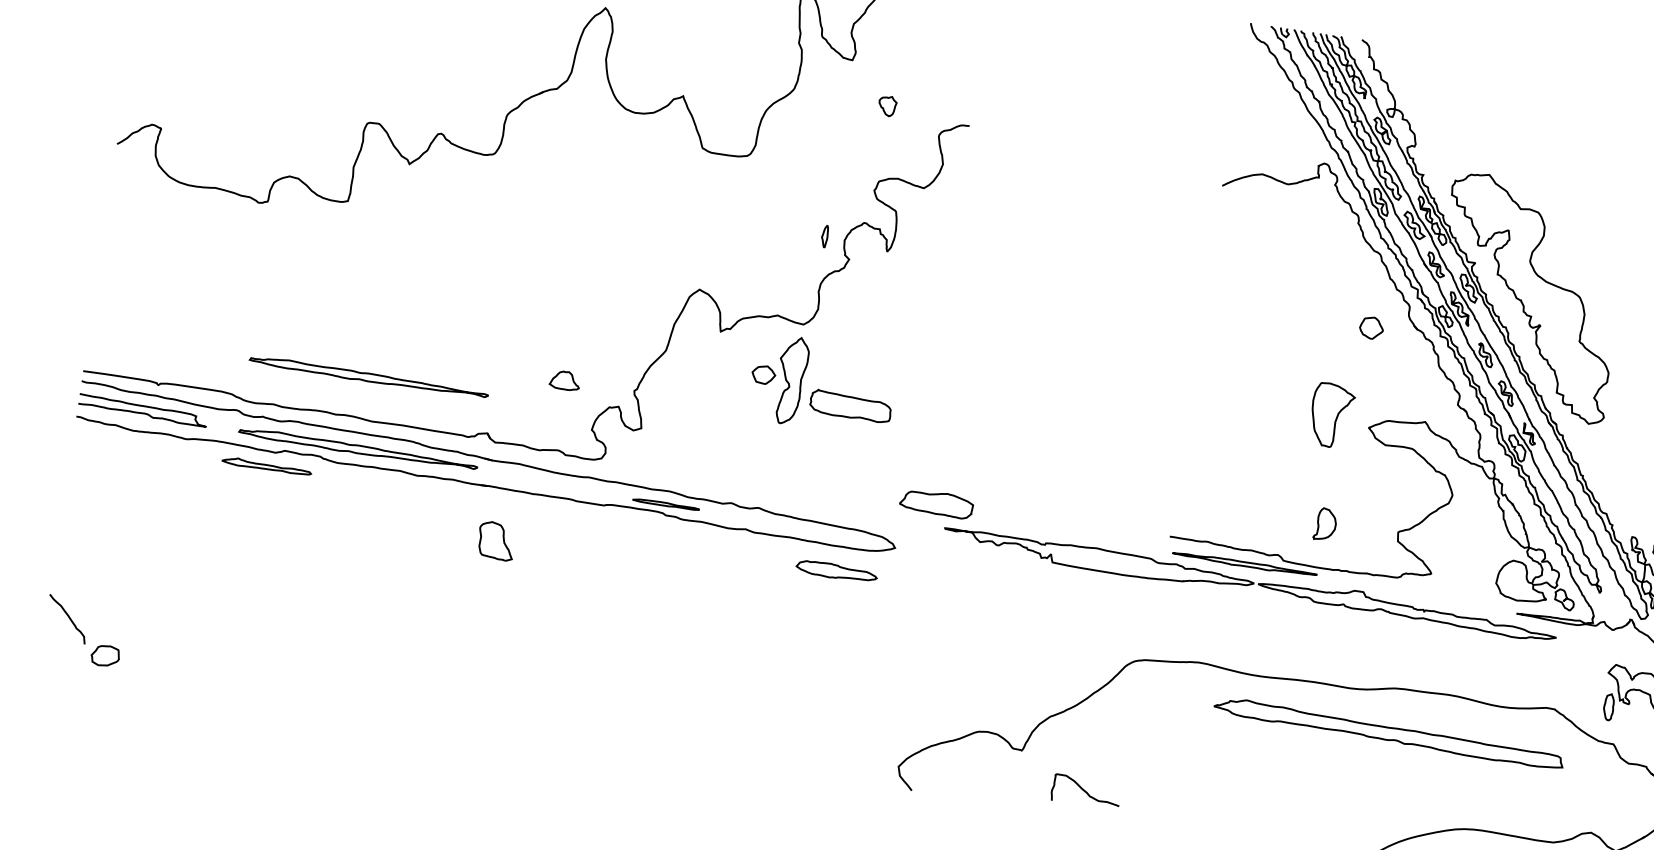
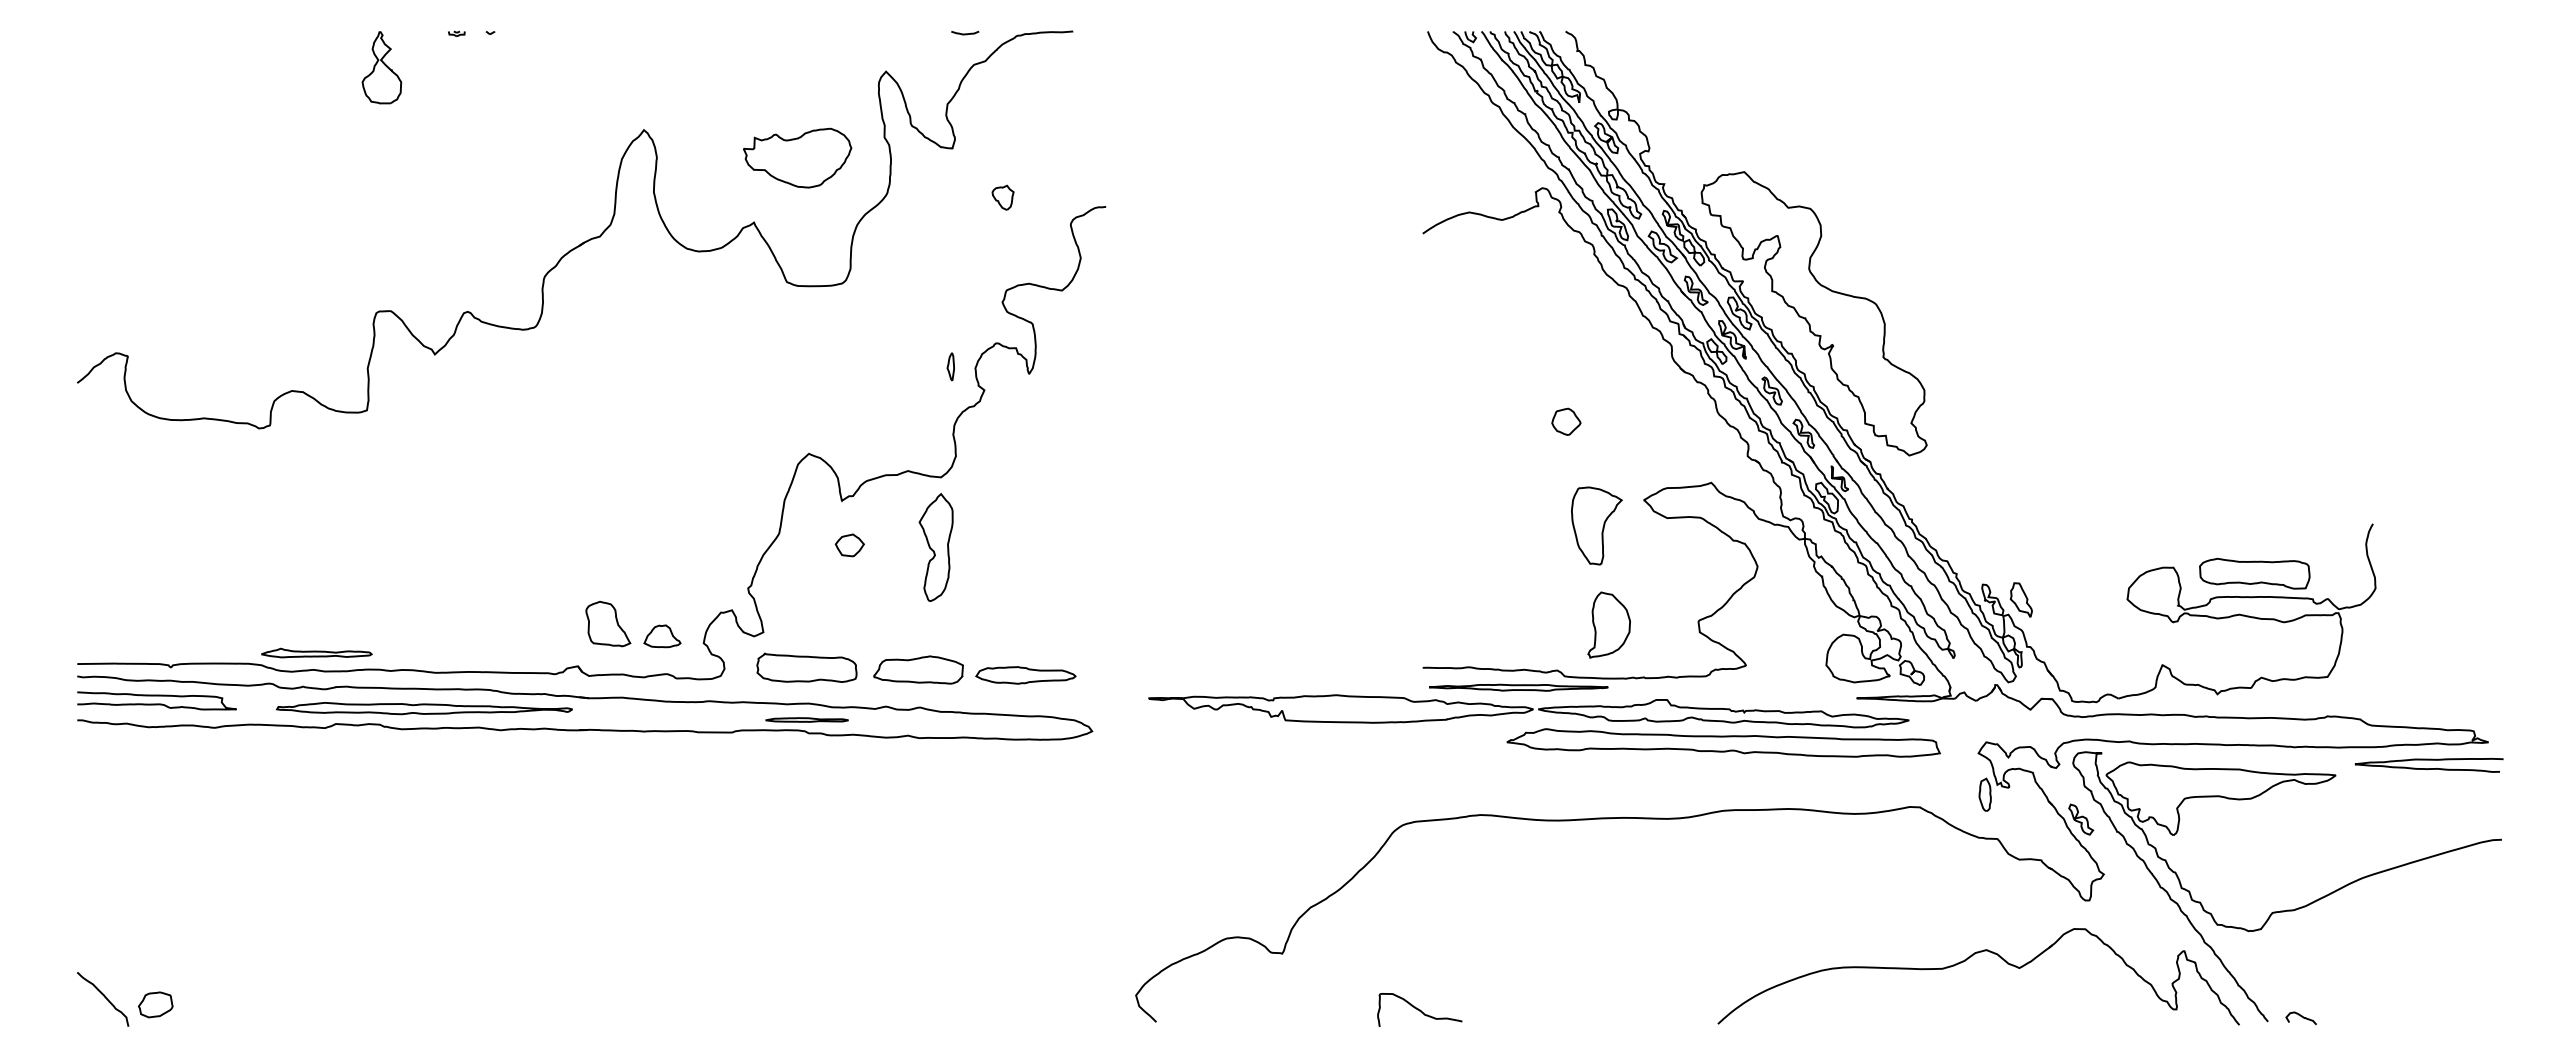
part: (726, 48) -> (797, 157), added
part: (1371, 327) -> (1566, 421), moved
part: (763, 374) -> (849, 545), moved
part: (368, 376) -> (423, 619), removed
part: (565, 380) -> (662, 636), moved
part: (850, 406) -> (806, 667), moved
part: (1331, 415) -> (1596, 525), moved
part: (266, 465) -> (316, 652), moved
part: (936, 503) -> (918, 669), moved
part: (1325, 524) -> (1608, 624), size x1.67
part: (496, 541) -> (608, 624), moved
part: (836, 571) -> (1025, 675), moved
curve: (68, 617) -> (104, 997), moved
part: (1388, 732) -> (1723, 742), moved
curve: (1086, 791) -> (1419, 1009), moved

